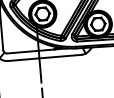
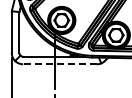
line: (45, 58) -> (60, 64), solid -> dashed

